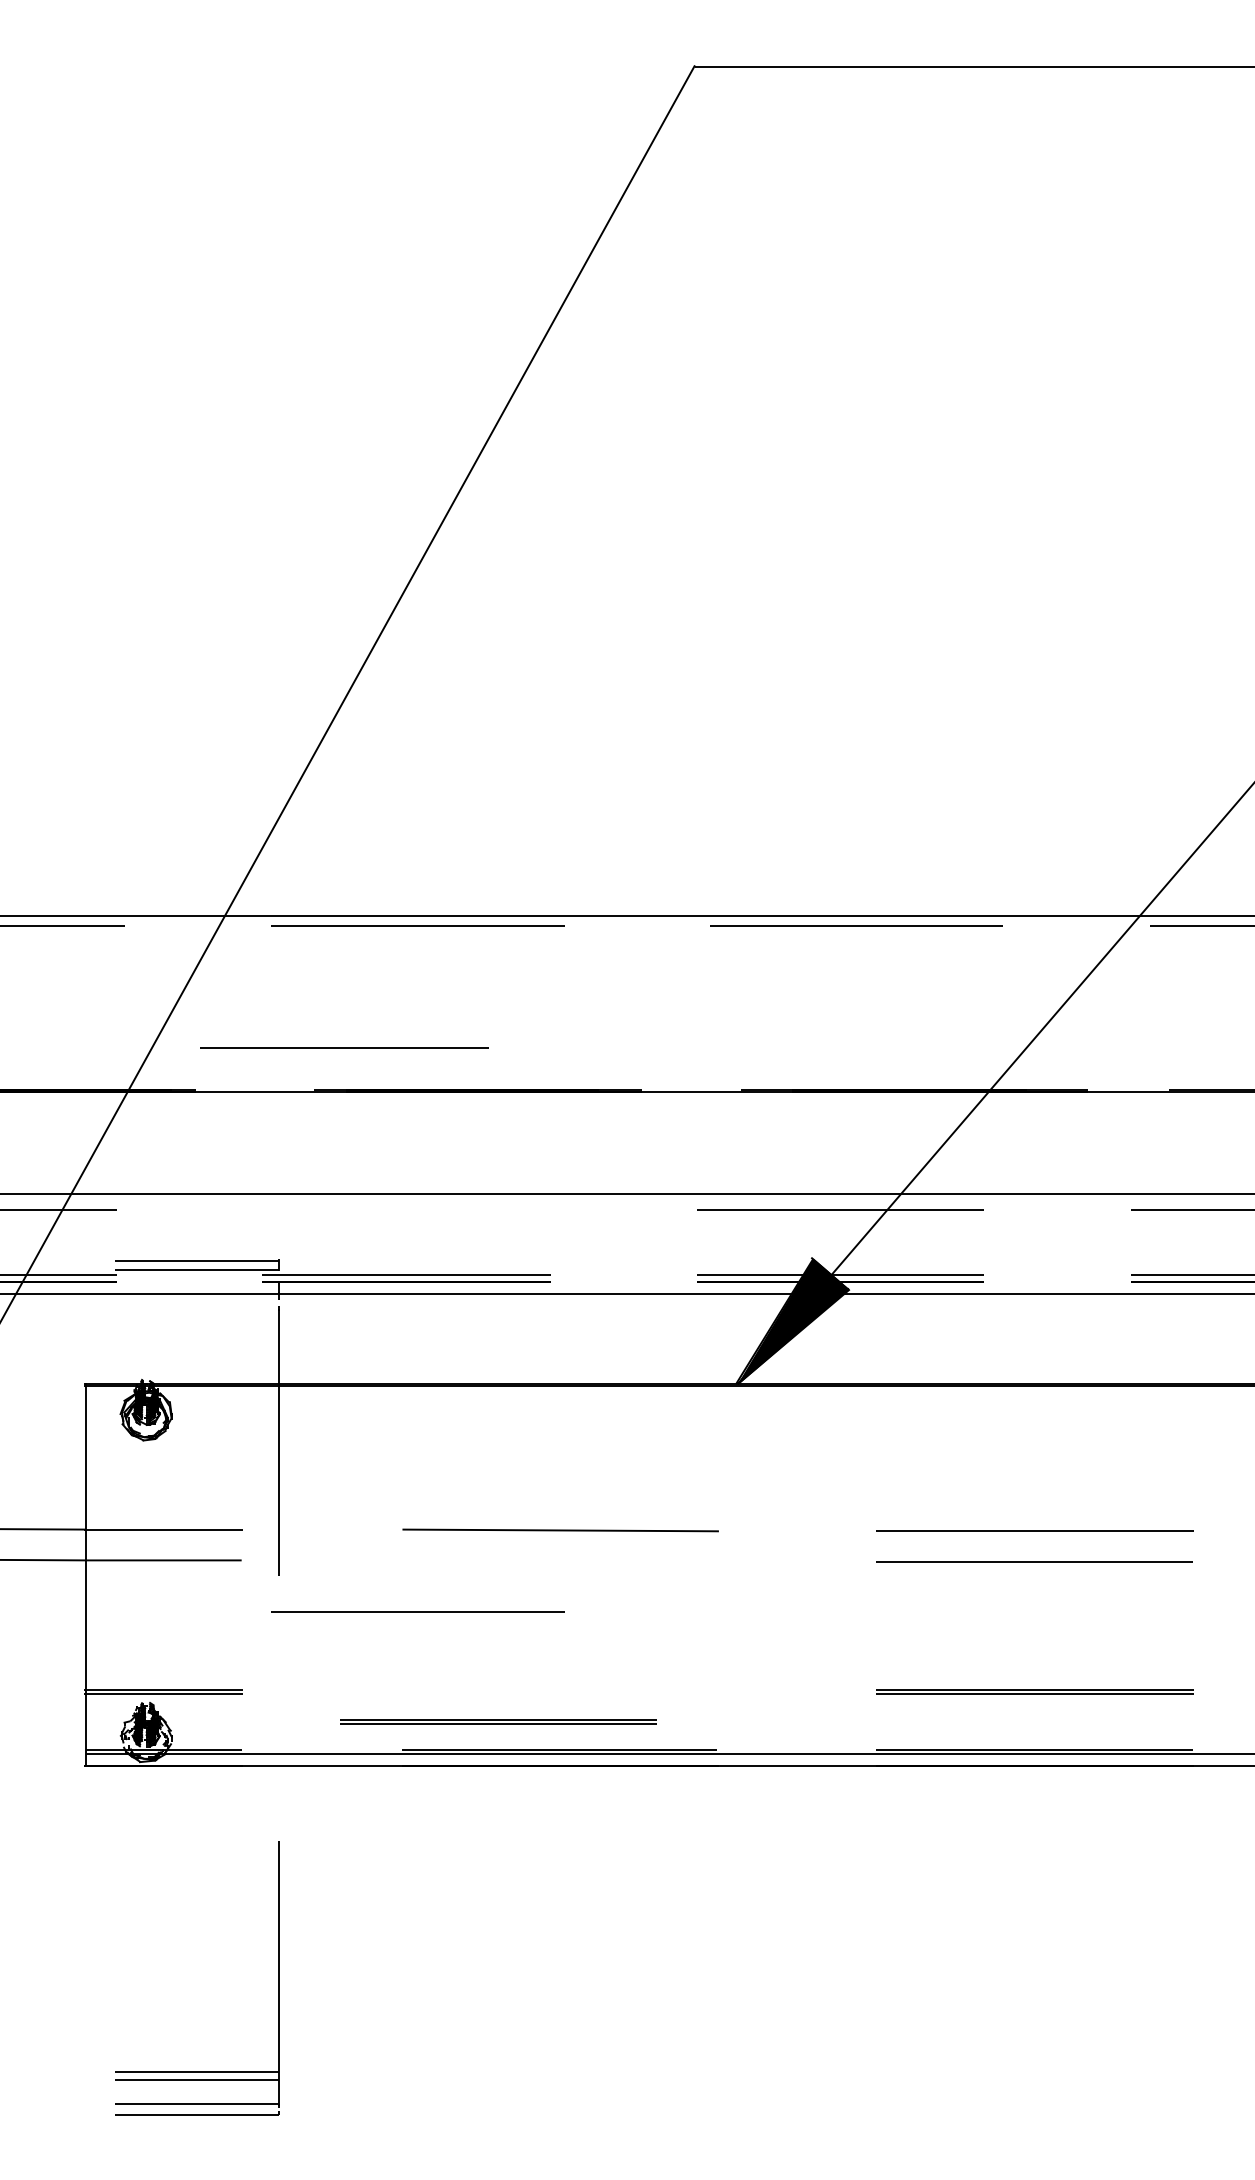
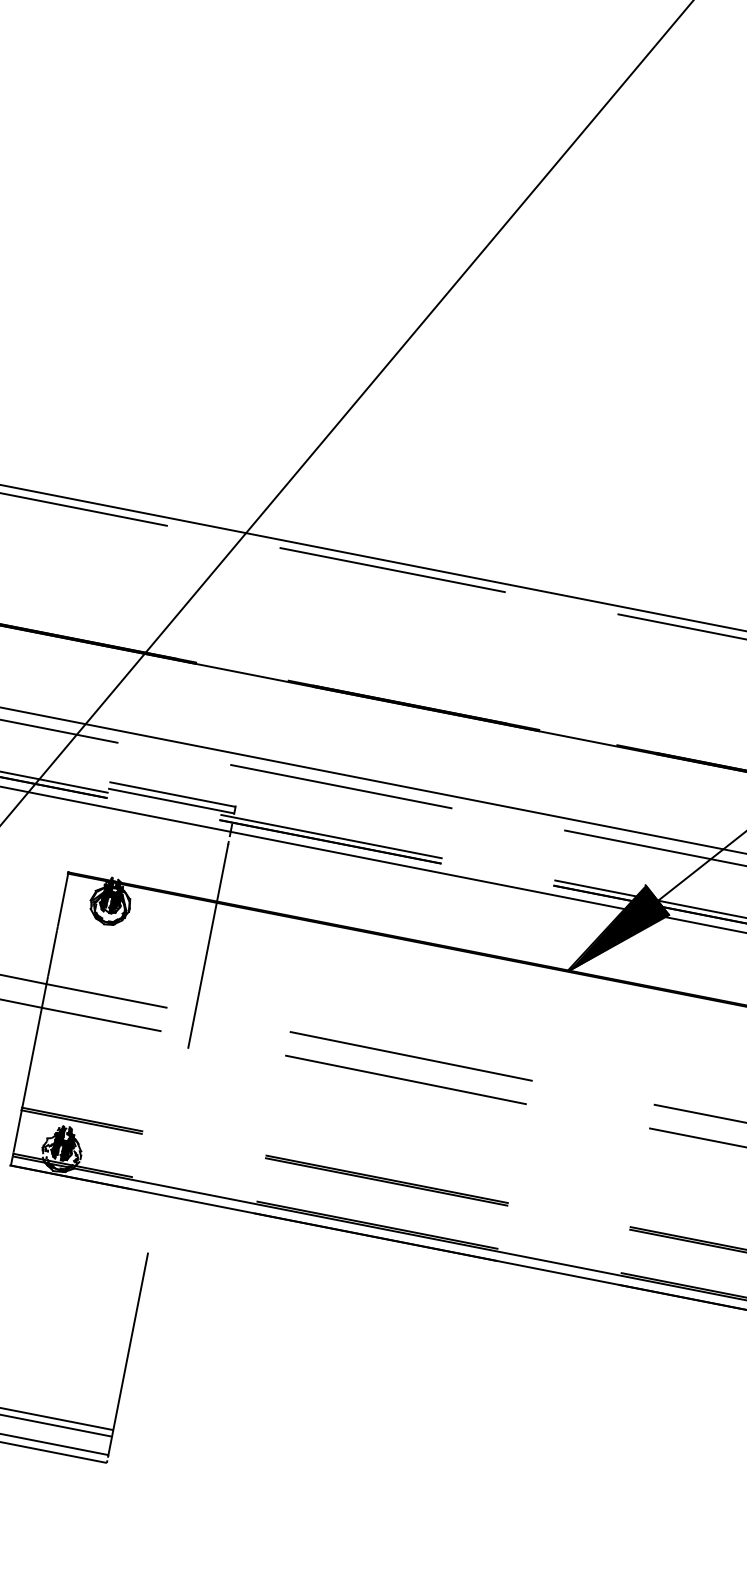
line: (344, 1047) -> (341, 786), moved
line: (559, 1560) -> (405, 1079), added
line: (417, 1611) -> (288, 1097), removed
part: (498, 1721) -> (386, 1180), moved

